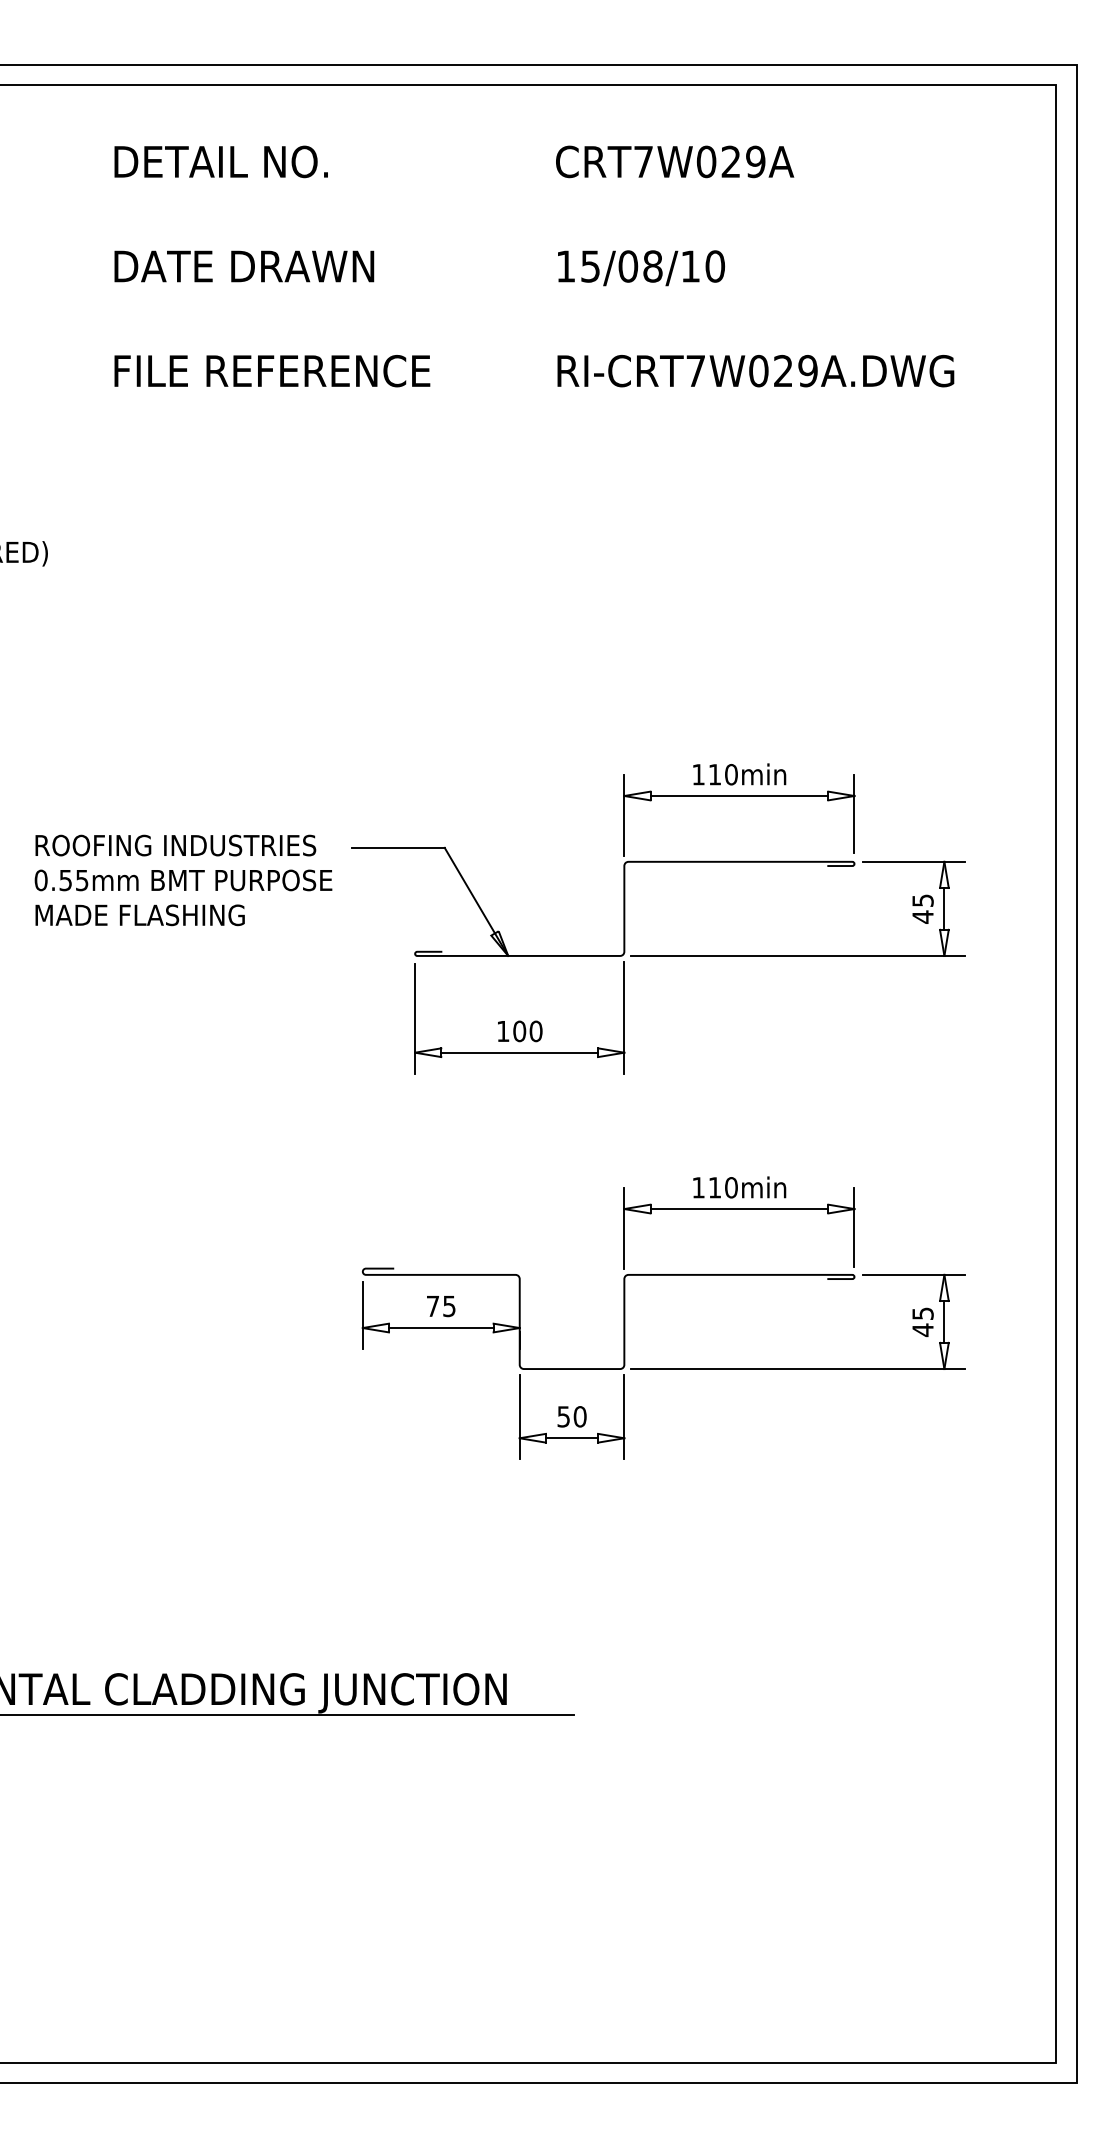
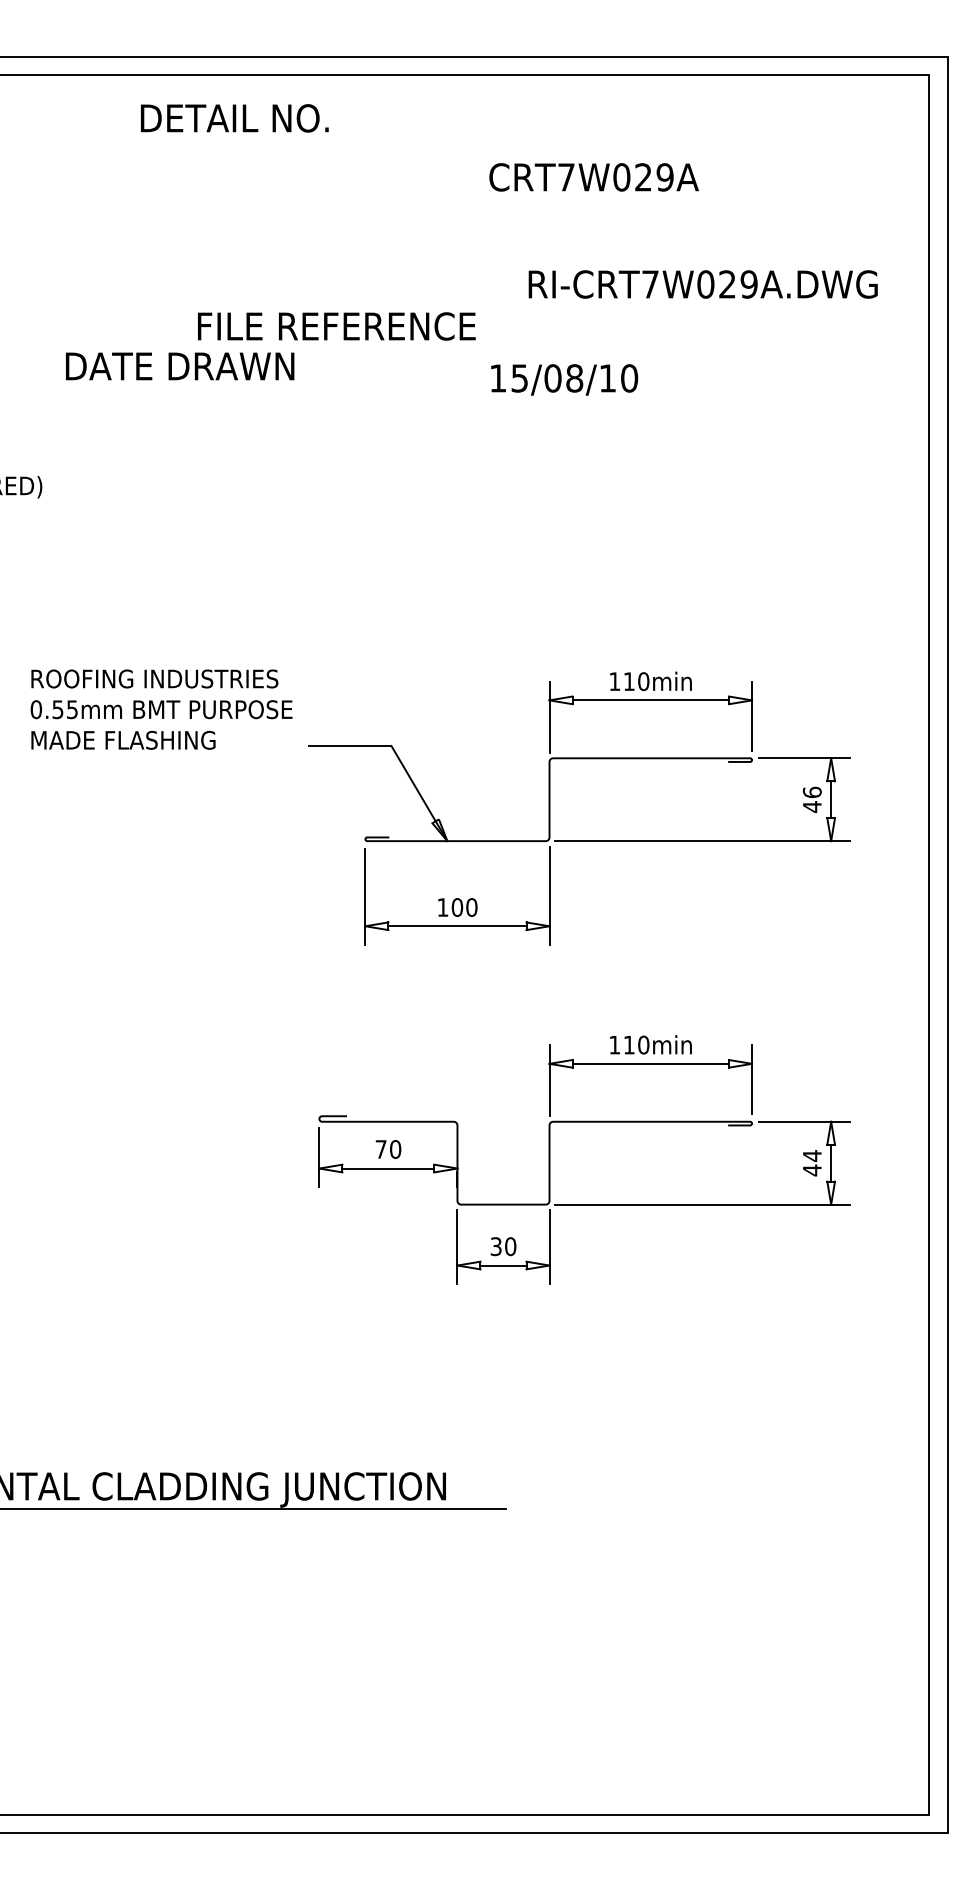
text: (220, 162) -> (234, 118), moved
text: (674, 162) -> (593, 177), moved
text: (244, 266) -> (180, 366), moved
text: (641, 267) -> (564, 379), moved
text: (272, 371) -> (336, 326), moved
text: (755, 371) -> (702, 284), moved
text: (183, 880) -> (161, 709), moved
text: (922, 900) -> (811, 792), 45 -> 46
text: (449, 1306) -> (395, 1149), 75 -> 70
text: (923, 1313) -> (812, 1155), 45 -> 44
text: (564, 1416) -> (496, 1246), 50 -> 30

